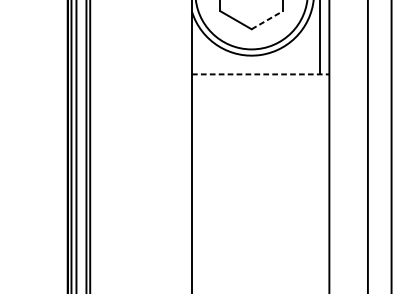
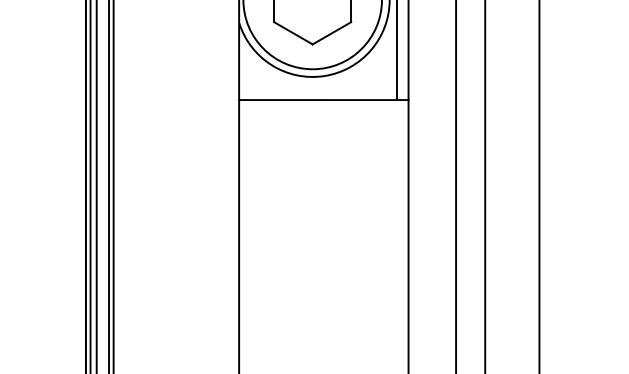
line: (267, 20) -> (332, 33), dashed -> solid
line: (260, 74) -> (323, 100), dashed -> solid

